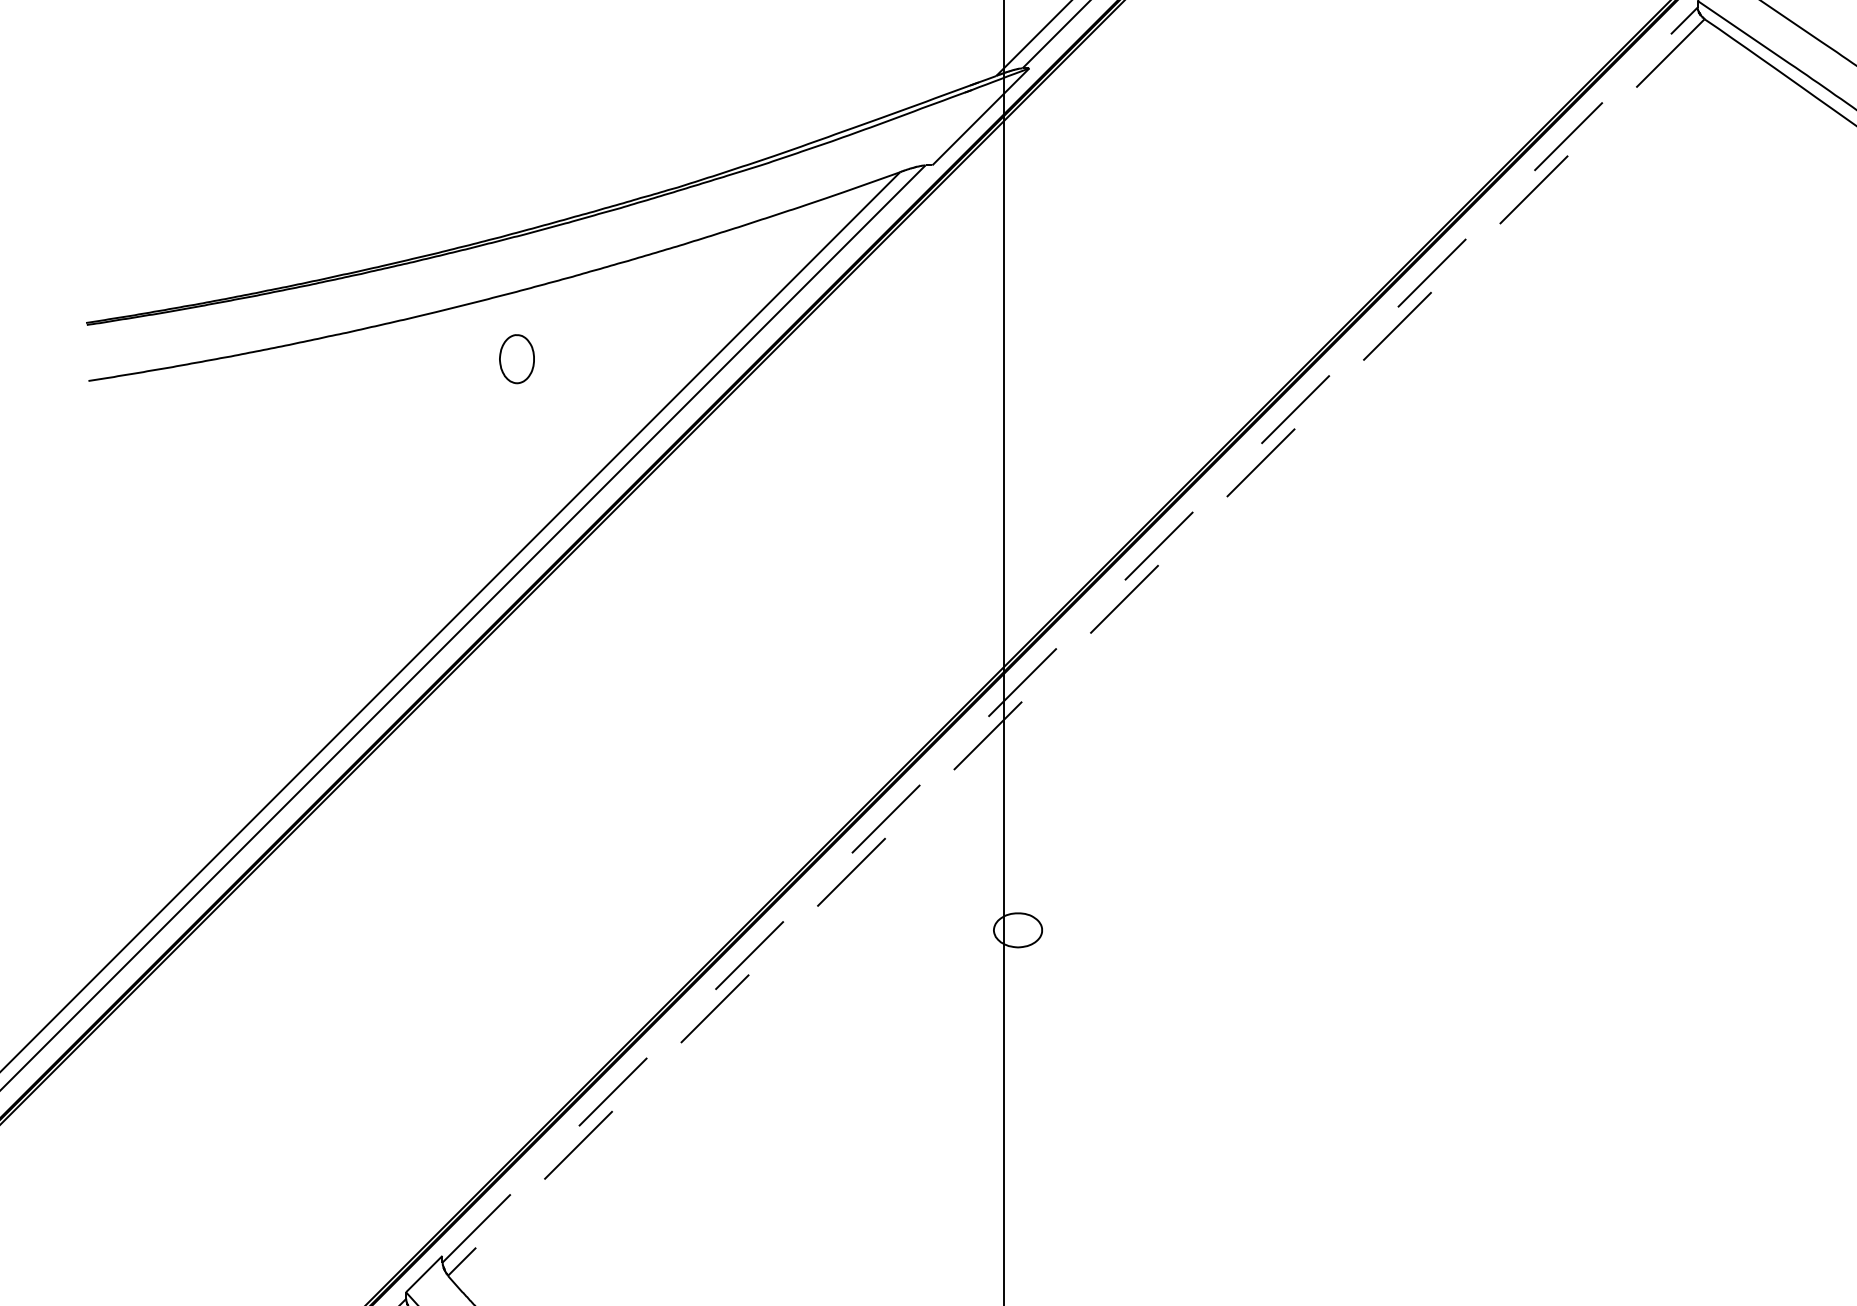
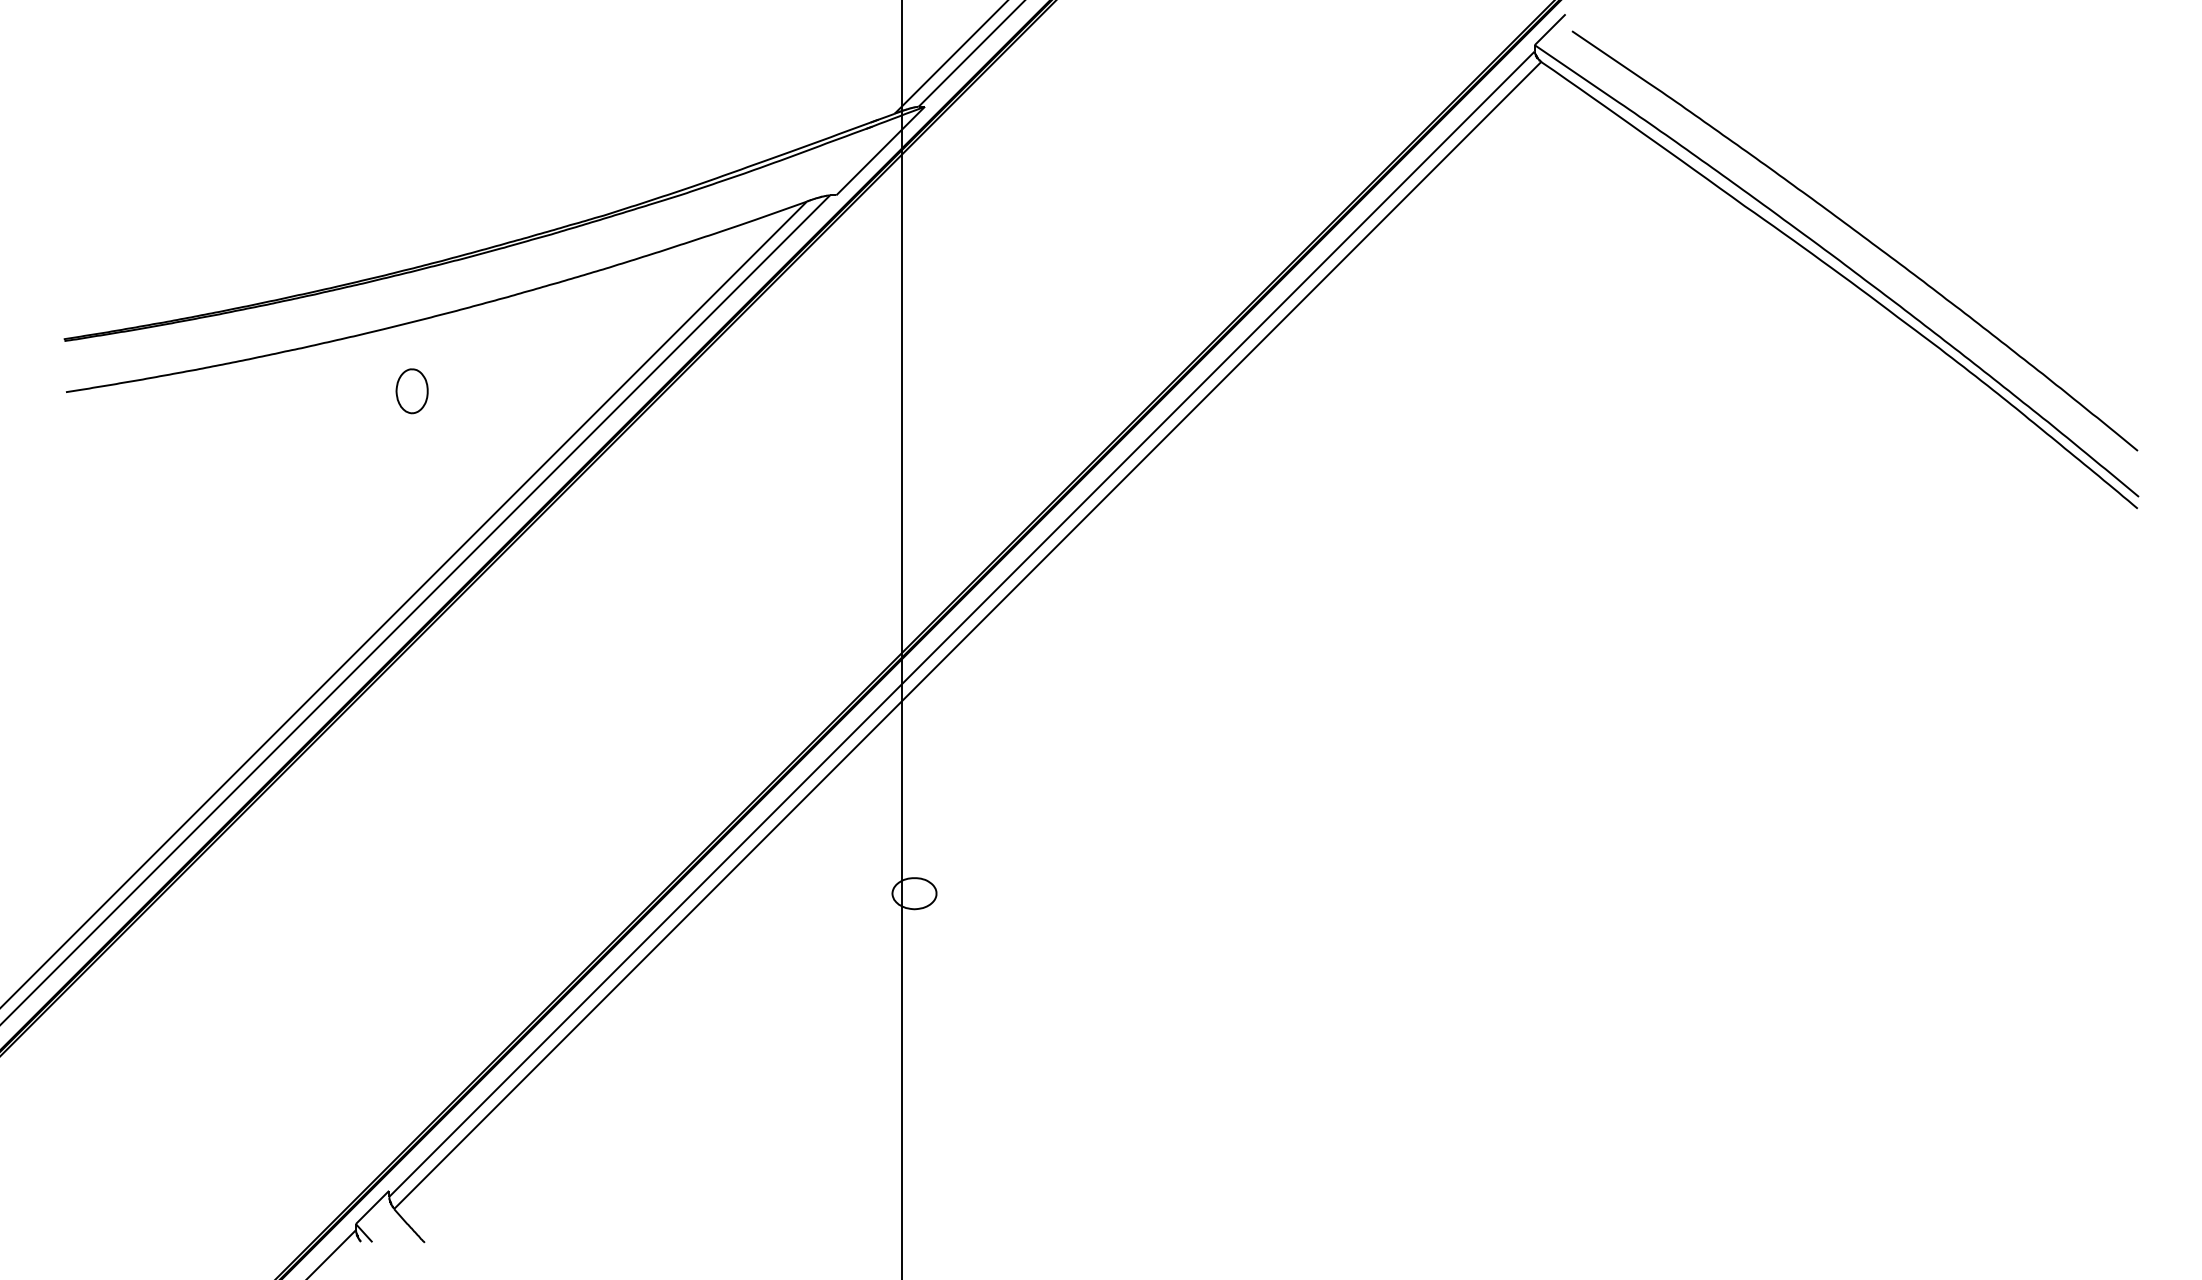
part: (516, 359) -> (411, 391), moved
line: (1070, 634) -> (962, 623), dashed -> solid
line: (1076, 647) -> (967, 635), dashed -> solid

